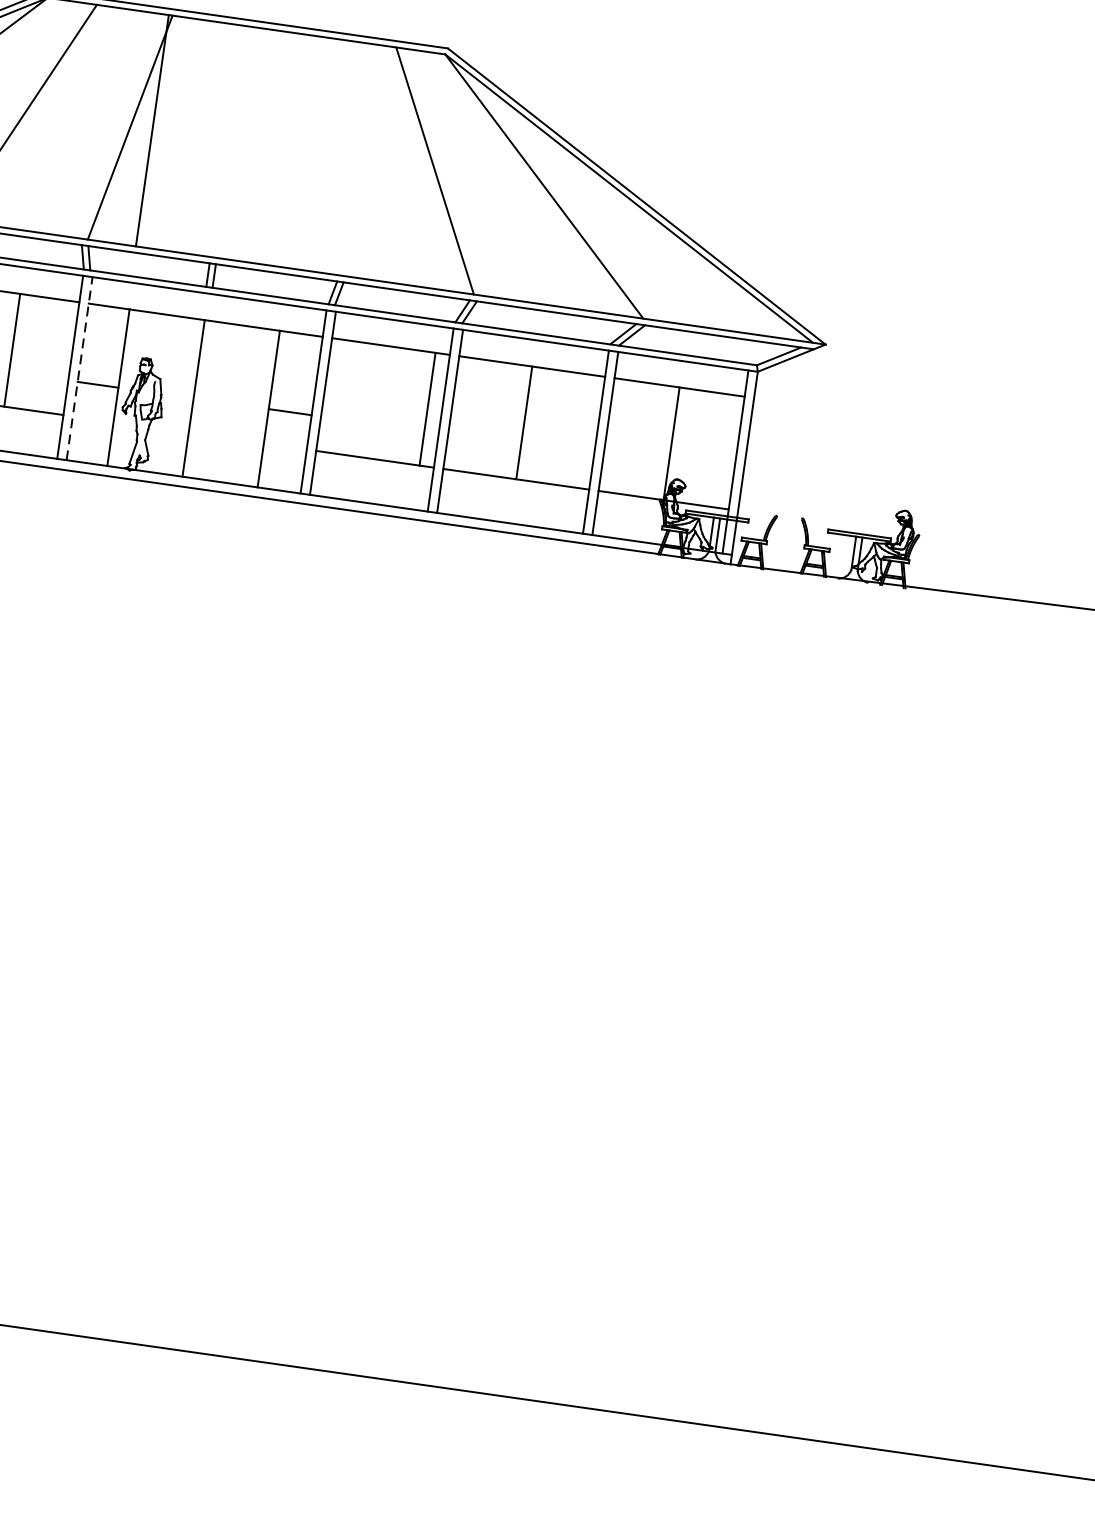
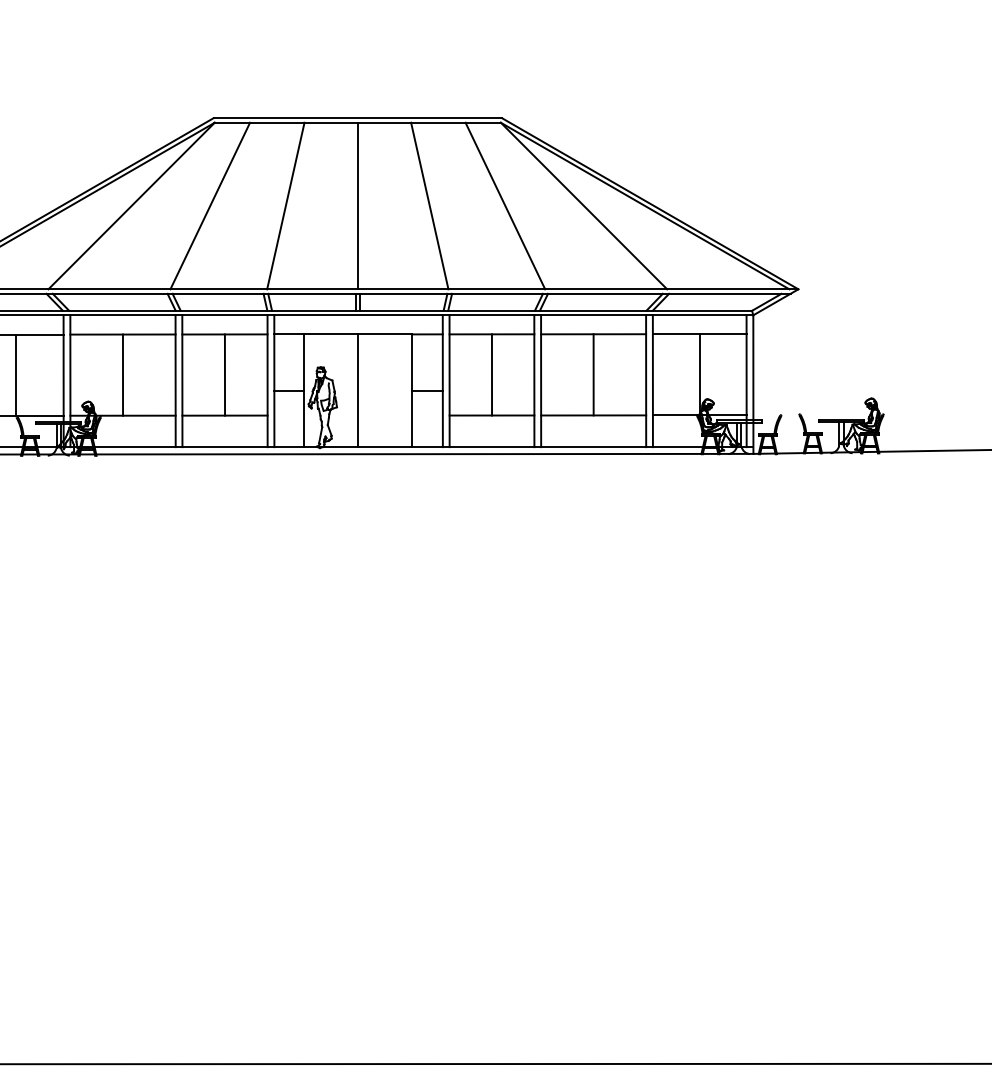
line: (152, 129) -> (357, 205), moved
line: (329, 155) -> (429, 205), added
line: (79, 369) -> (274, 381), dashed -> solid
line: (426, 408) -> (491, 374), moved

